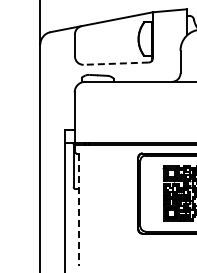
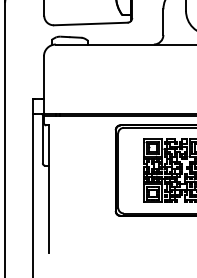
line: (116, 63) -> (91, 23), dashed -> solid
line: (78, 210) -> (48, 189), dashed -> solid

